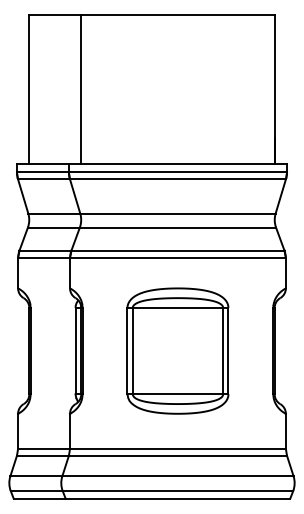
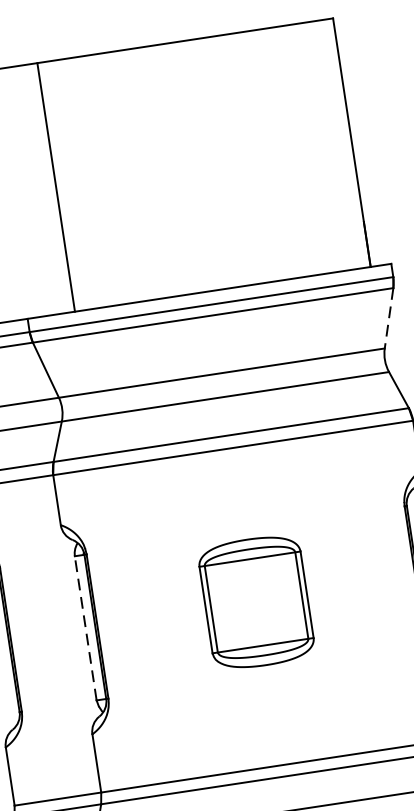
line: (81, 89) -> (56, 186), moved
line: (280, 196) -> (388, 318), solid -> dashed
line: (75, 350) -> (85, 627), solid -> dashed
part: (177, 350) -> (255, 601), size x0.6

